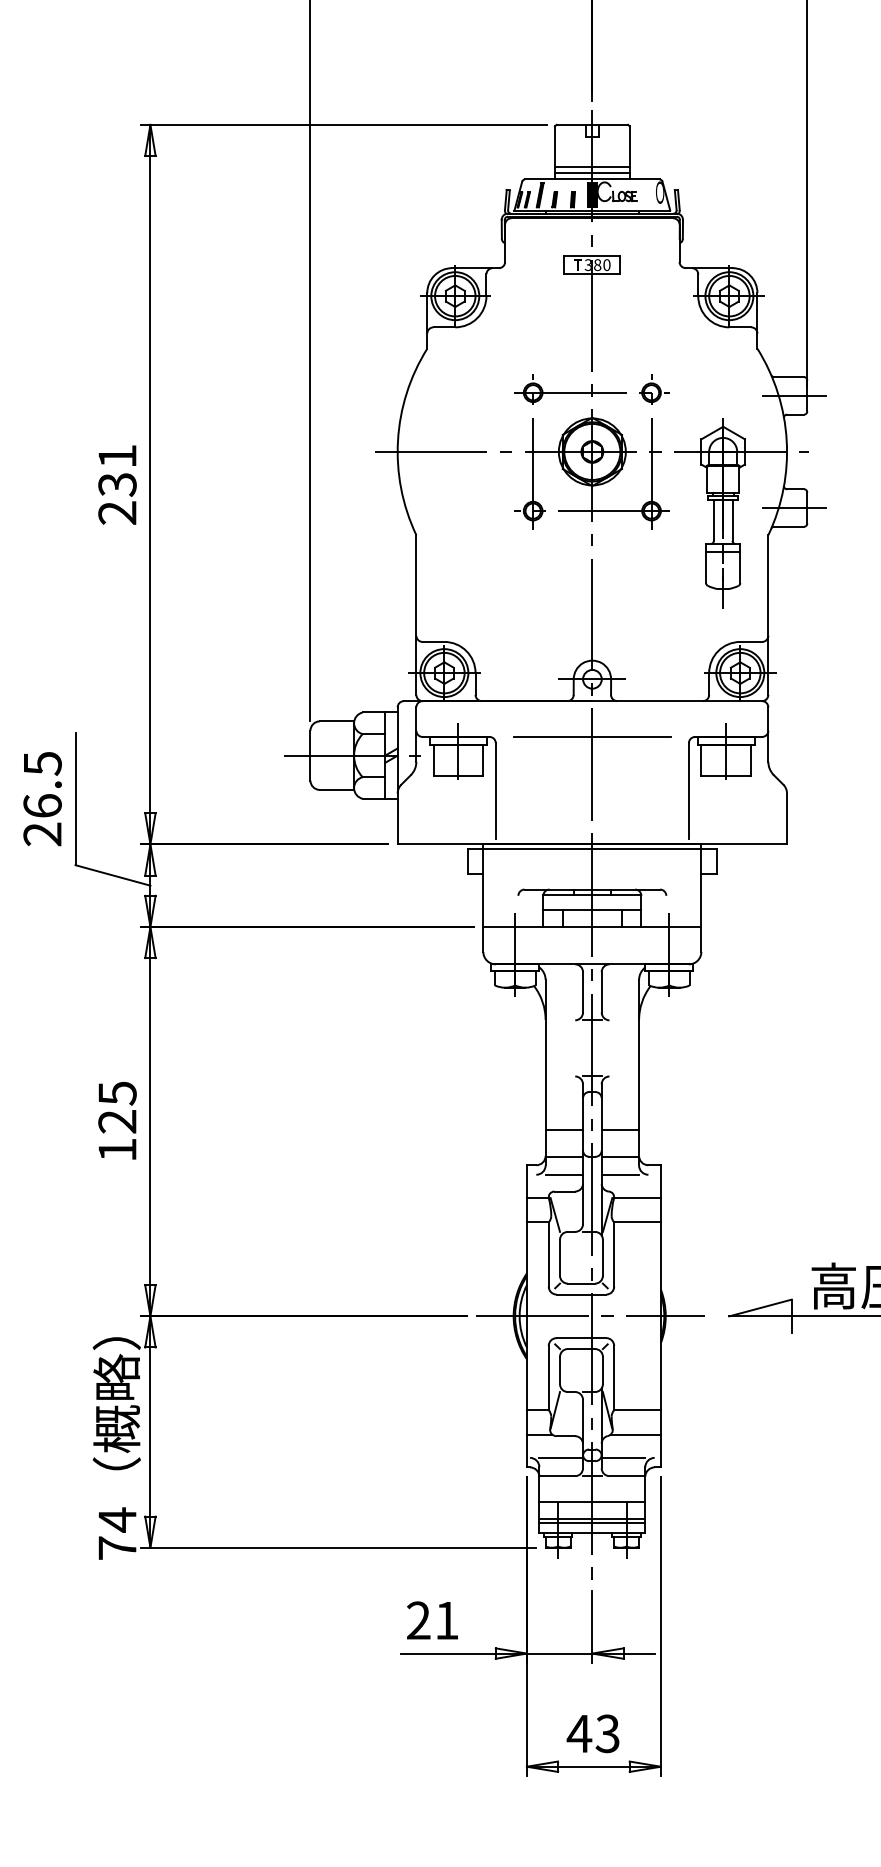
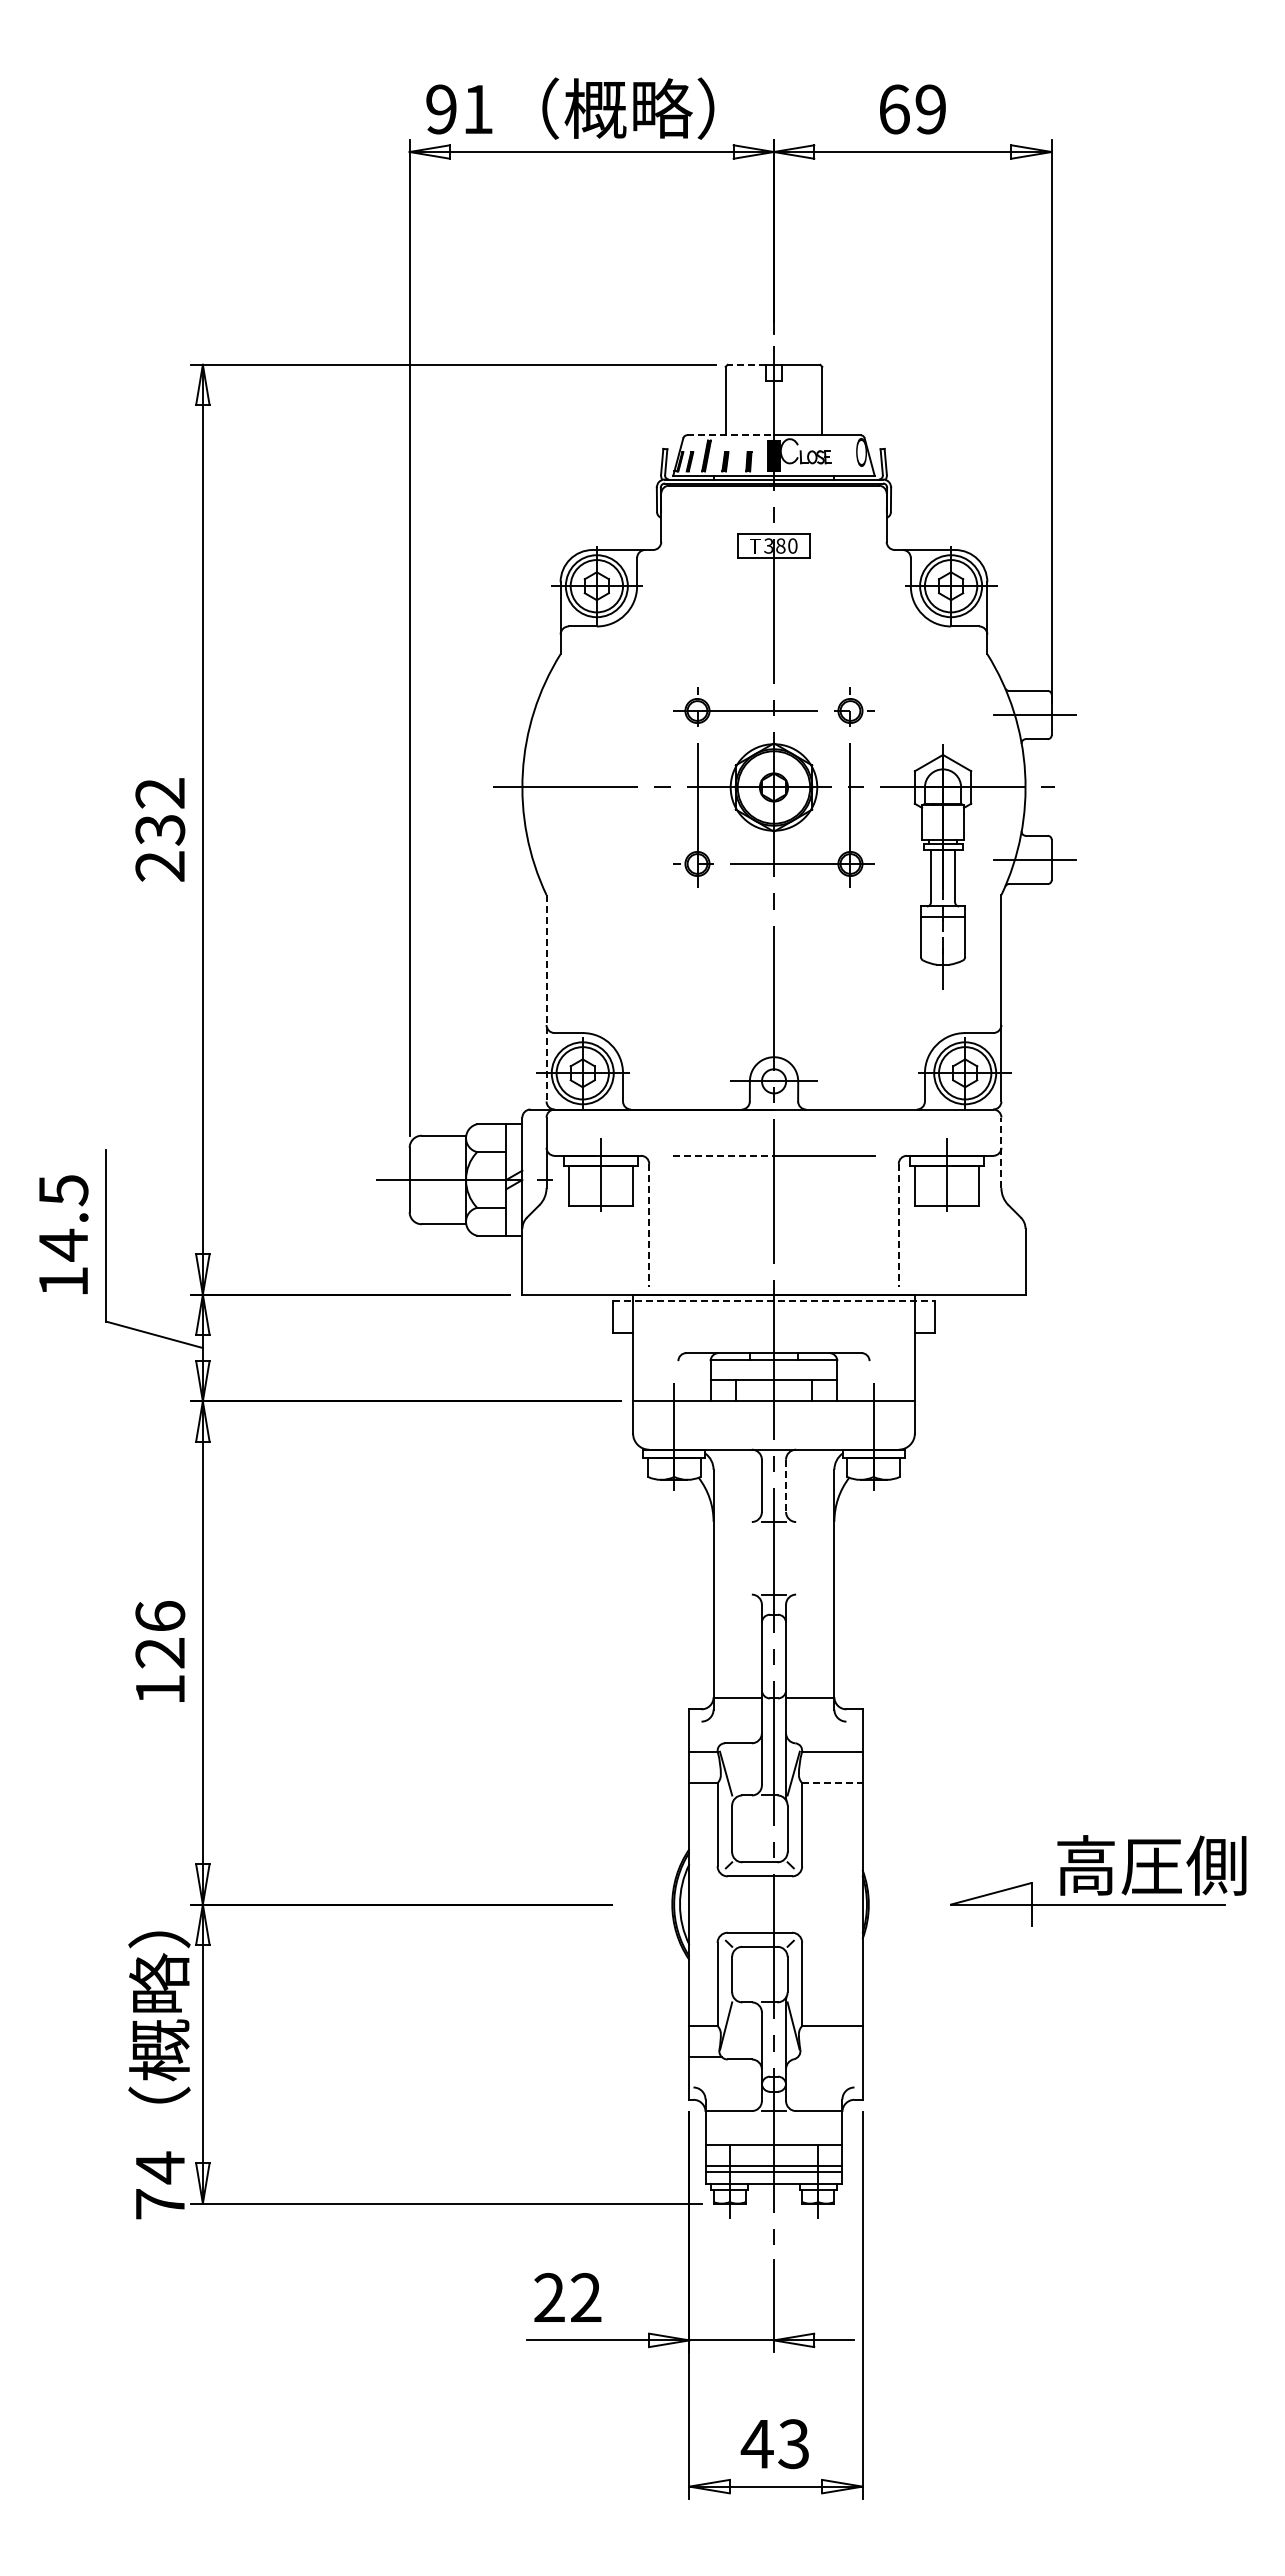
line: (571, 124) -> (746, 364), solid -> dashed
line: (591, 167) -> (773, 419), removed
line: (591, 172) -> (773, 426), removed
line: (559, 179) -> (731, 435), solid -> dashed
text: (116, 456) -> (159, 793), 231 -> 232
line: (416, 615) -> (546, 998), solid -> dashed
line: (768, 734) -> (1001, 1152), solid -> dashed
line: (553, 736) -> (723, 1155), solid -> dashed
line: (496, 790) -> (649, 1225), solid -> dashed
line: (688, 790) -> (898, 1225), solid -> dashed
text: (42, 819) -> (63, 1262), 26.5 -> 14.5
line: (592, 848) -> (774, 1300), solid -> dashed
line: (602, 992) -> (786, 1486), solid -> dashed
text: (117, 1093) -> (160, 1616), 125 -> 126
line: (564, 1130) -> (737, 1664), removed
line: (620, 1130) -> (810, 1664), removed
line: (564, 1174) -> (737, 1721), removed
line: (620, 1174) -> (810, 1721), removed
line: (637, 1222) -> (832, 1783), solid -> dashed
line: (590, 1316) -> (771, 1904), removed
line: (635, 1434) -> (829, 2057), removed
line: (561, 1457) -> (733, 2087), removed
line: (623, 1457) -> (814, 2087), removed
text: (447, 1620) -> (586, 2297), 21 -> 22

